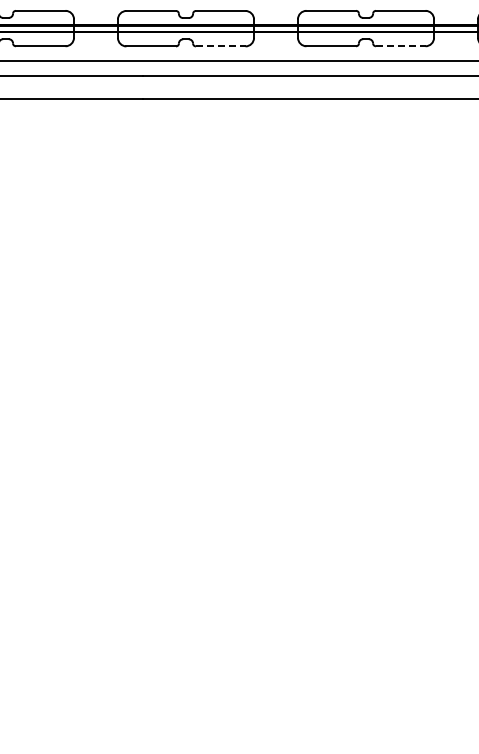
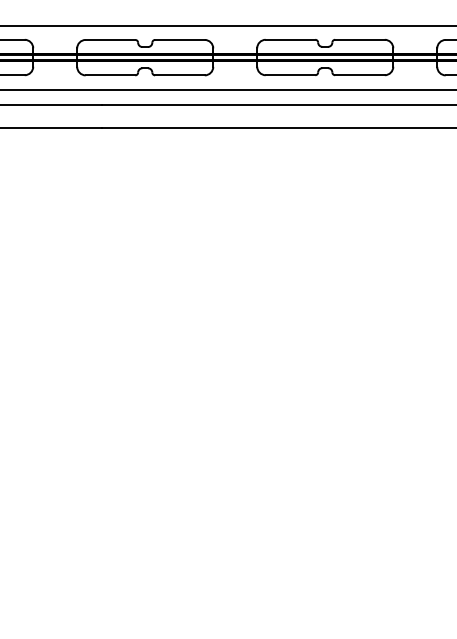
line: (220, 46) -> (179, 75), dashed -> solid
line: (400, 46) -> (359, 75), dashed -> solid

